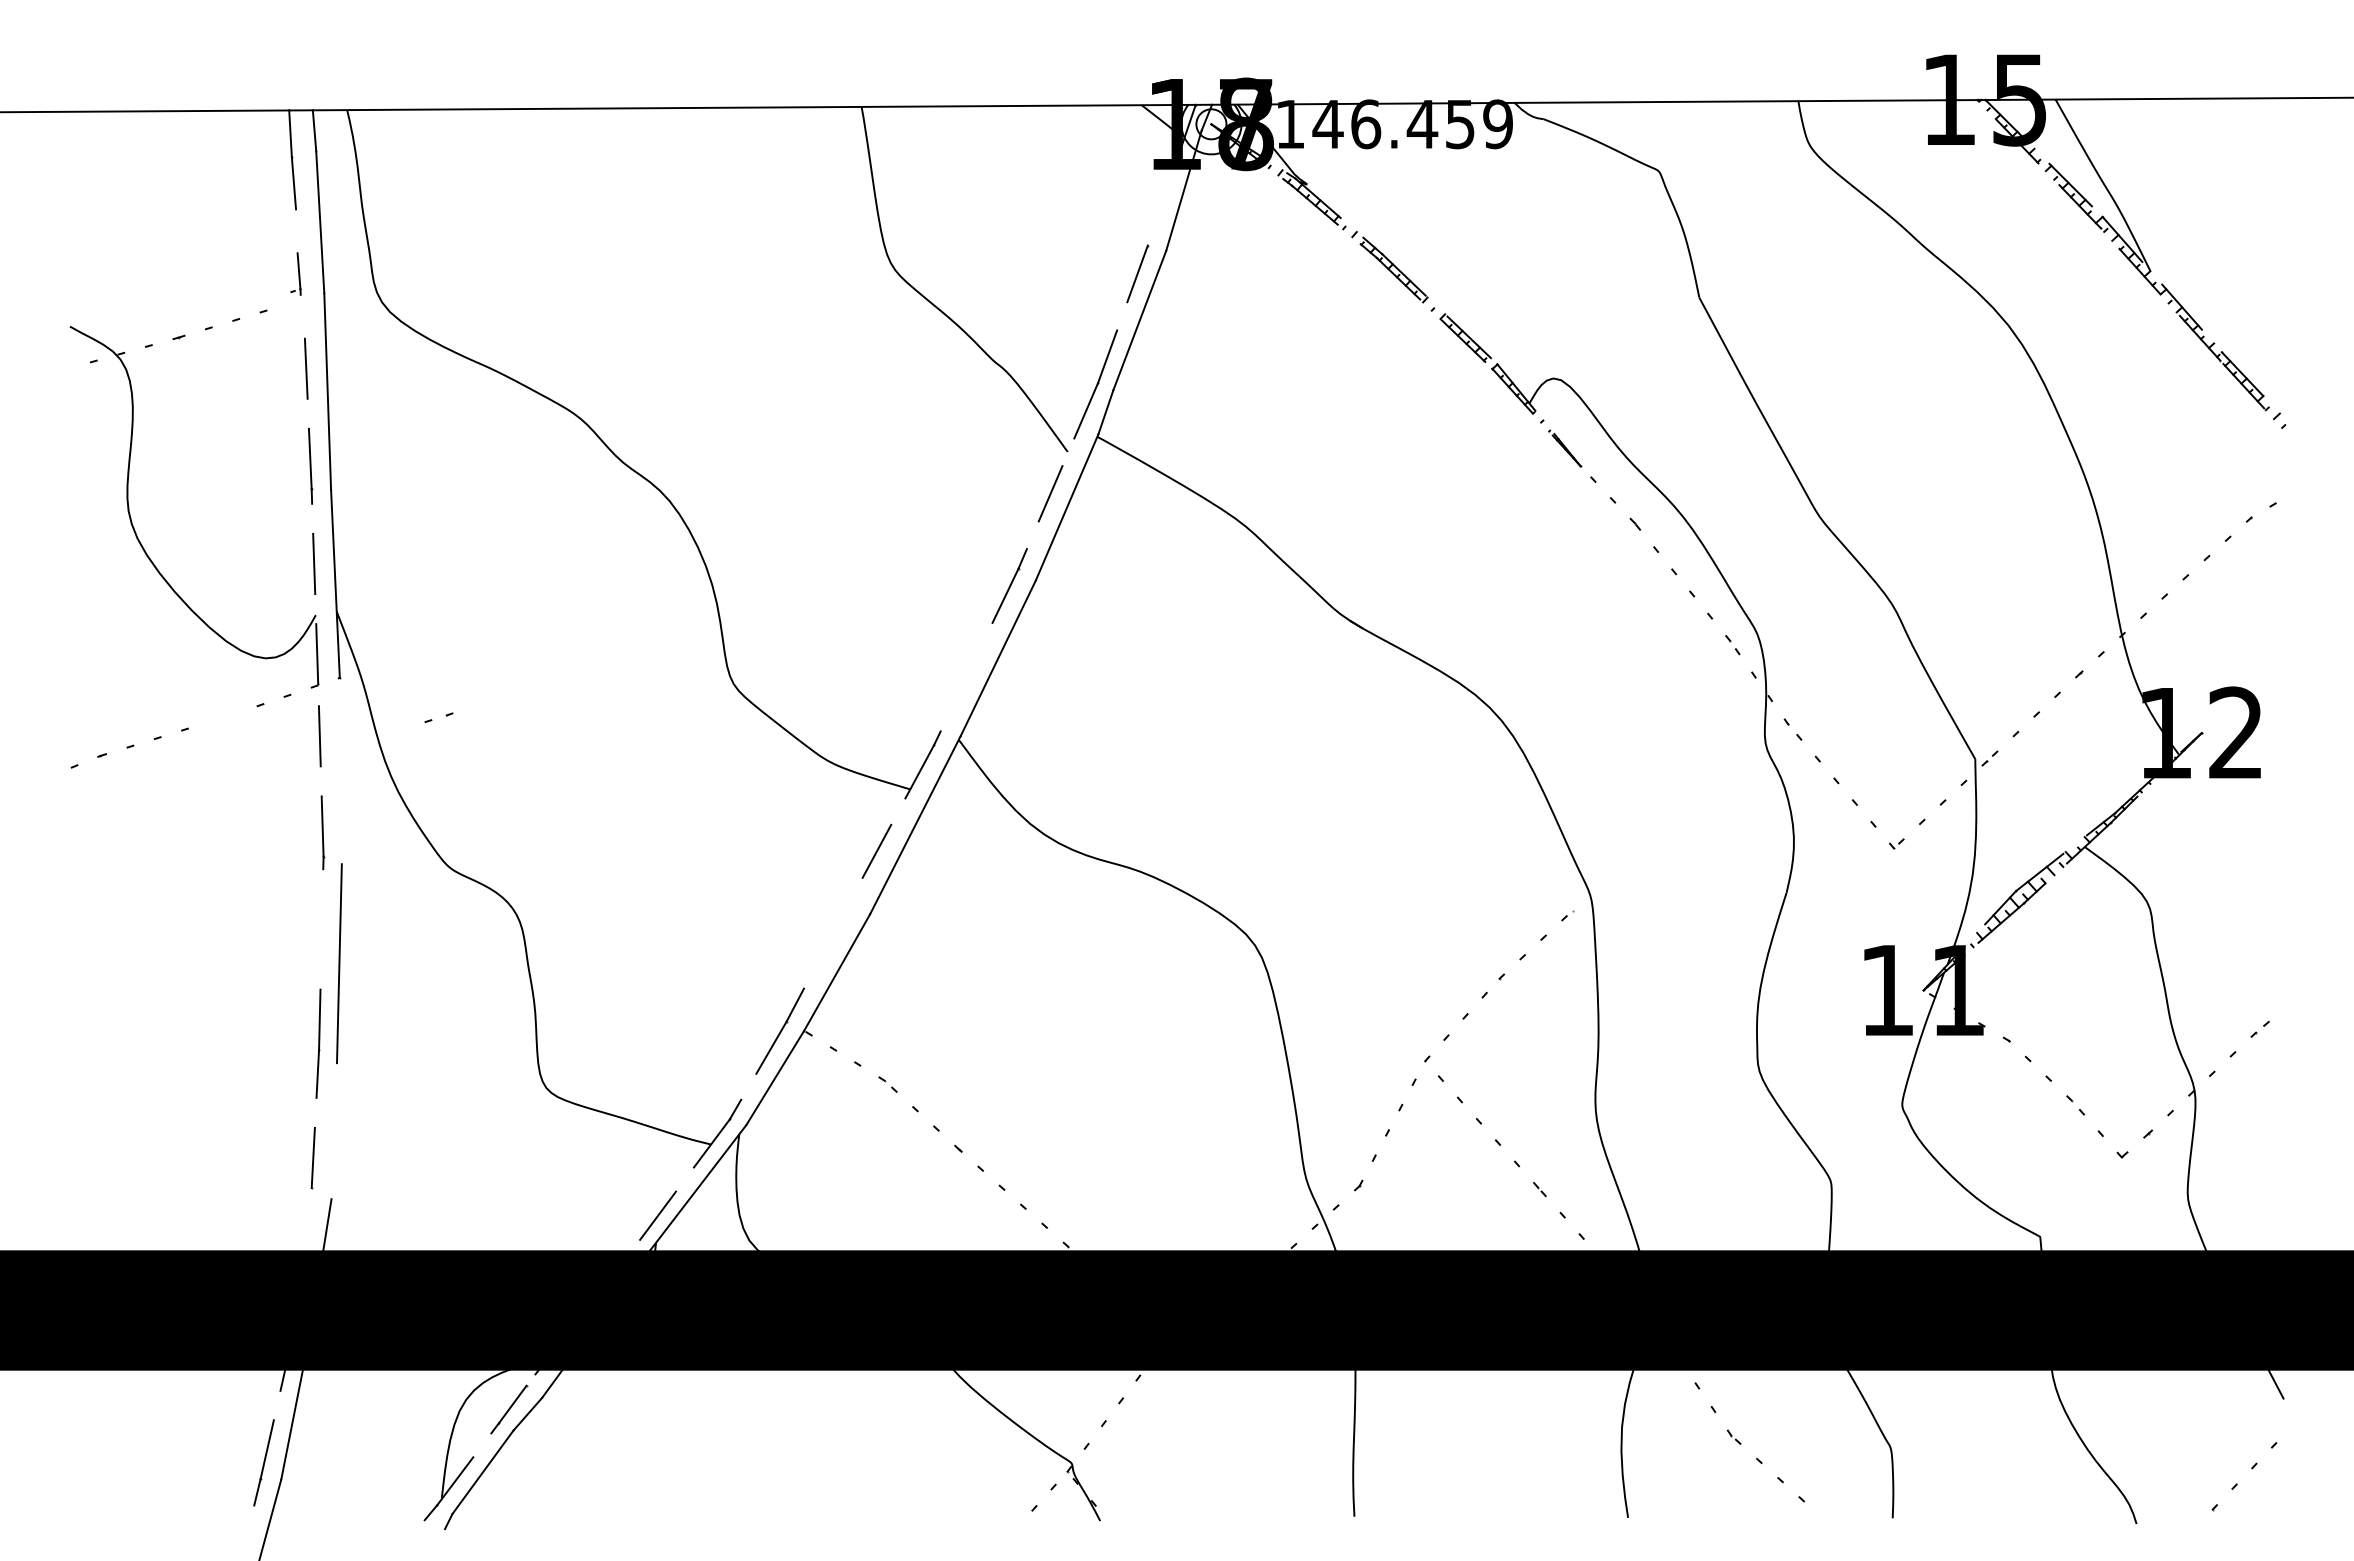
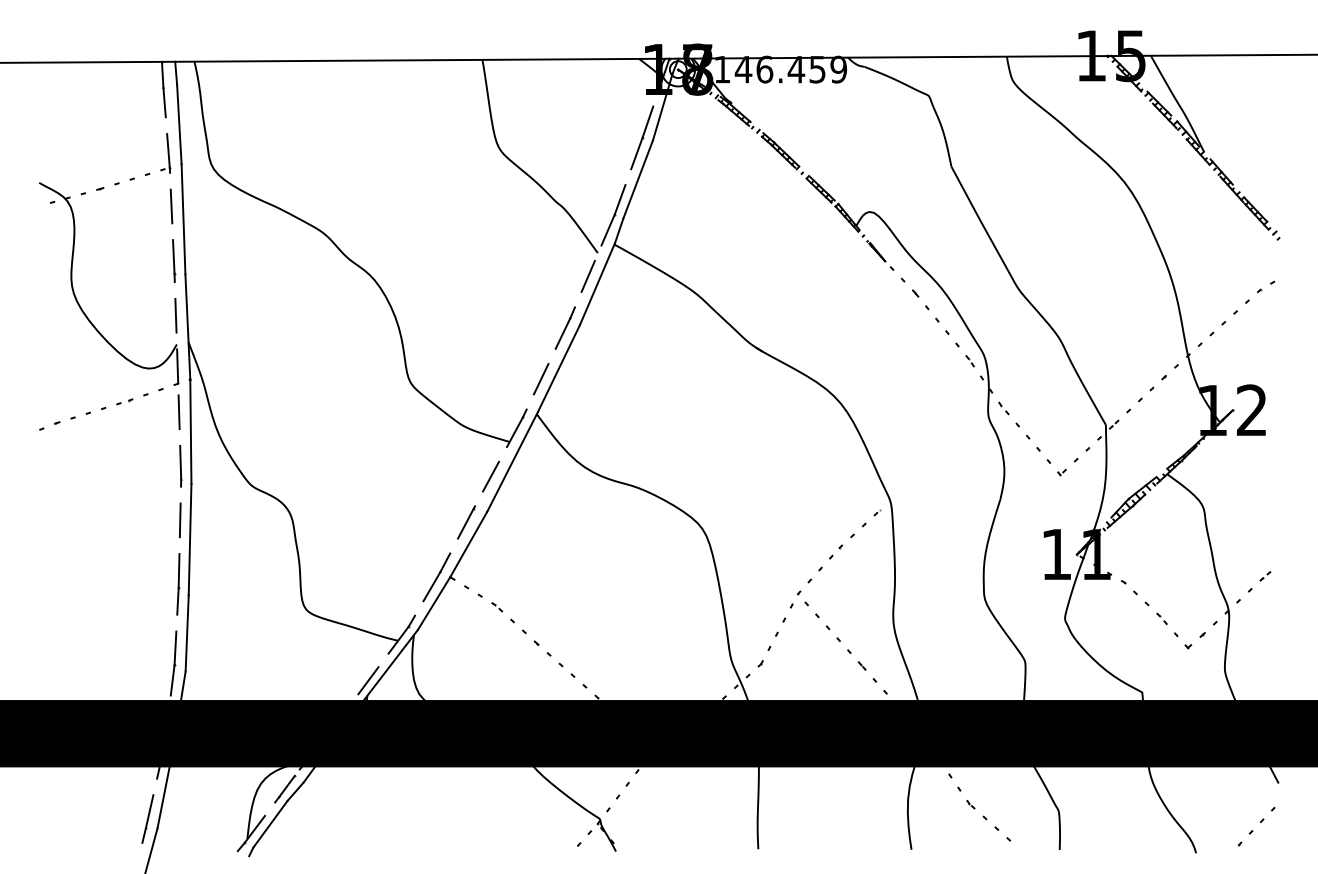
line: (1156, 216) -> (647, 121), added
part: (295, 274) -> (165, 153), size x1.67
line: (965, 676) -> (540, 378), added
part: (438, 717) -> (124, 401), moved
line: (340, 770) -> (190, 431), added
line: (320, 929) -> (179, 520), added
line: (833, 933) -> (466, 522), added
line: (333, 1131) -> (186, 633), added
line: (308, 1215) -> (172, 680), added

